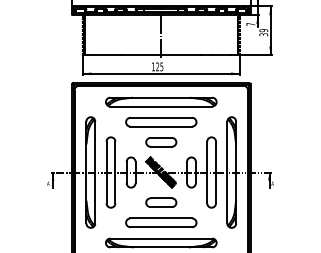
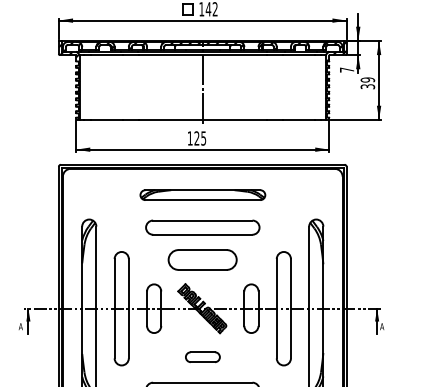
part: (161, 101) -> (203, 194), size x0.7
part: (161, 142) -> (203, 260), size x1.4
part: (161, 202) -> (203, 356), size x0.7

